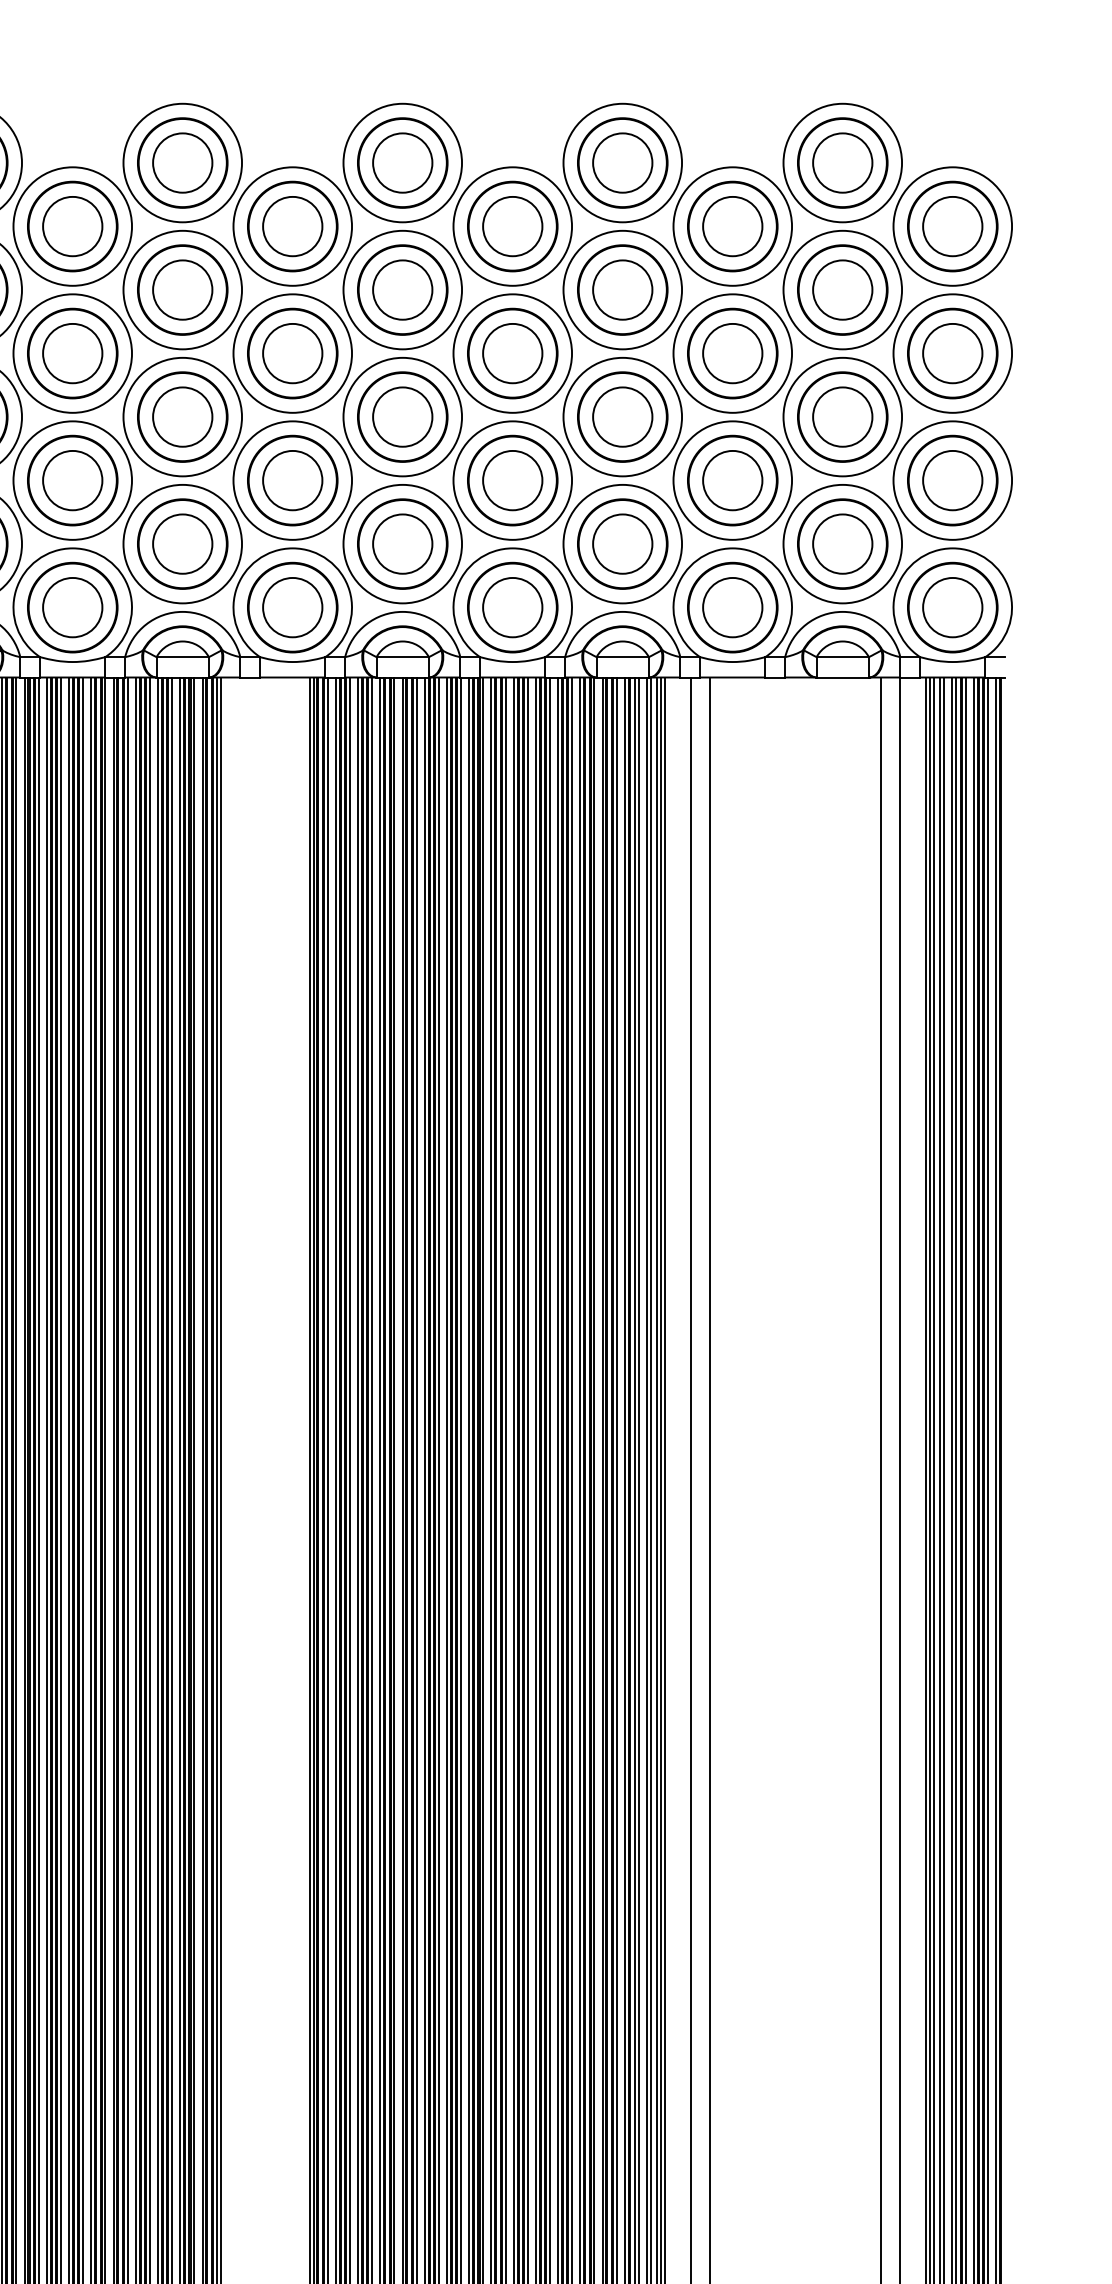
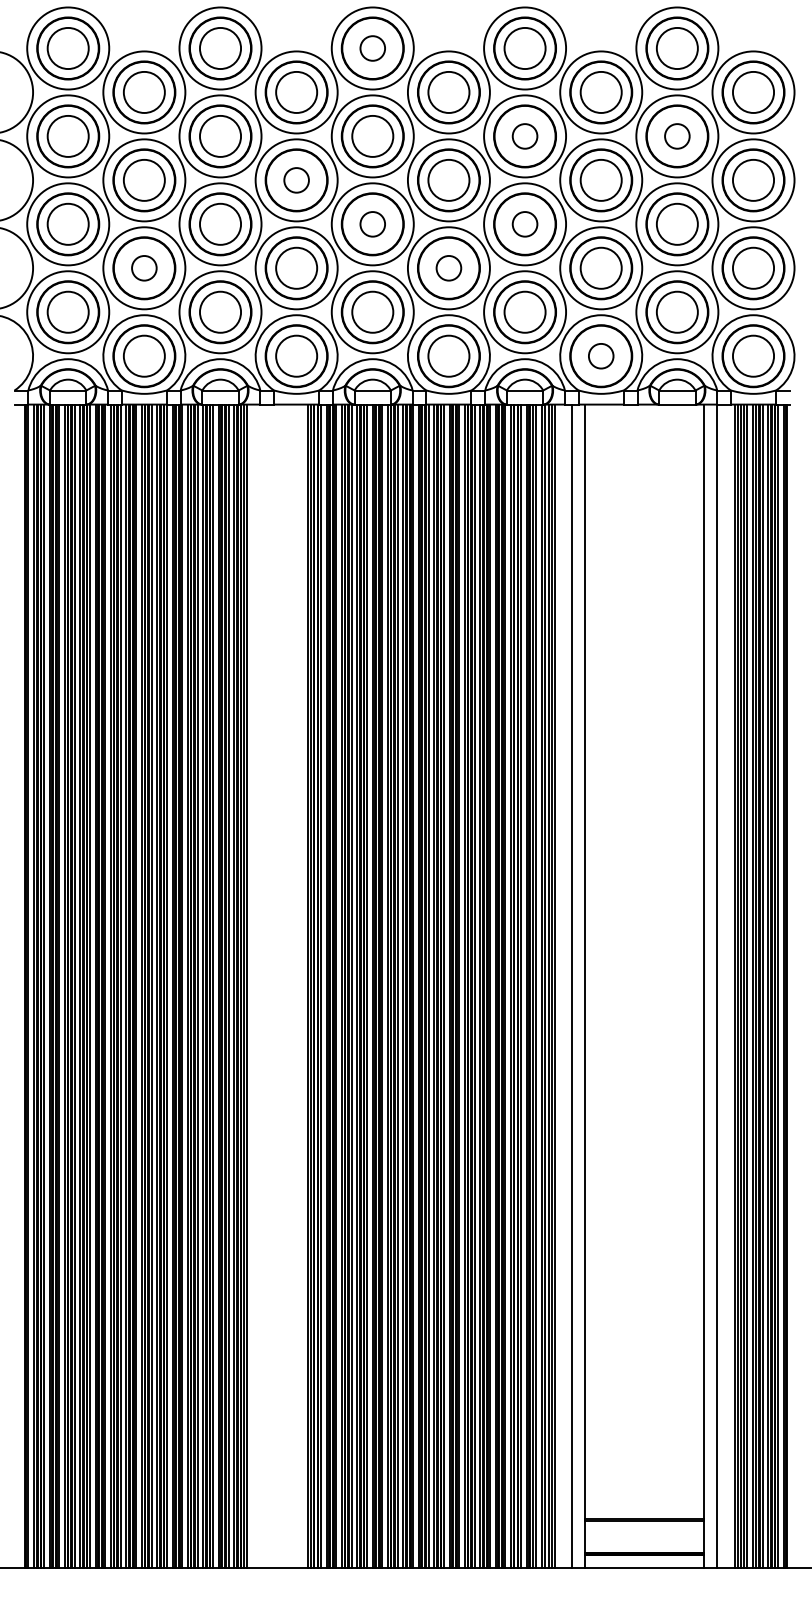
circle: (402, 163) -> (372, 48), size x0.6
circle: (621, 288) -> (524, 135), size x0.6
circle: (841, 288) -> (676, 135), size x0.6
circle: (292, 352) -> (296, 179), size x0.6
circle: (402, 415) -> (372, 223), size x0.6
circle: (621, 415) -> (524, 223), size x0.6
circle: (71, 479) -> (143, 267), size x0.6
circle: (512, 479) -> (448, 267), size x0.6
circle: (731, 606) -> (600, 355), size x0.6

